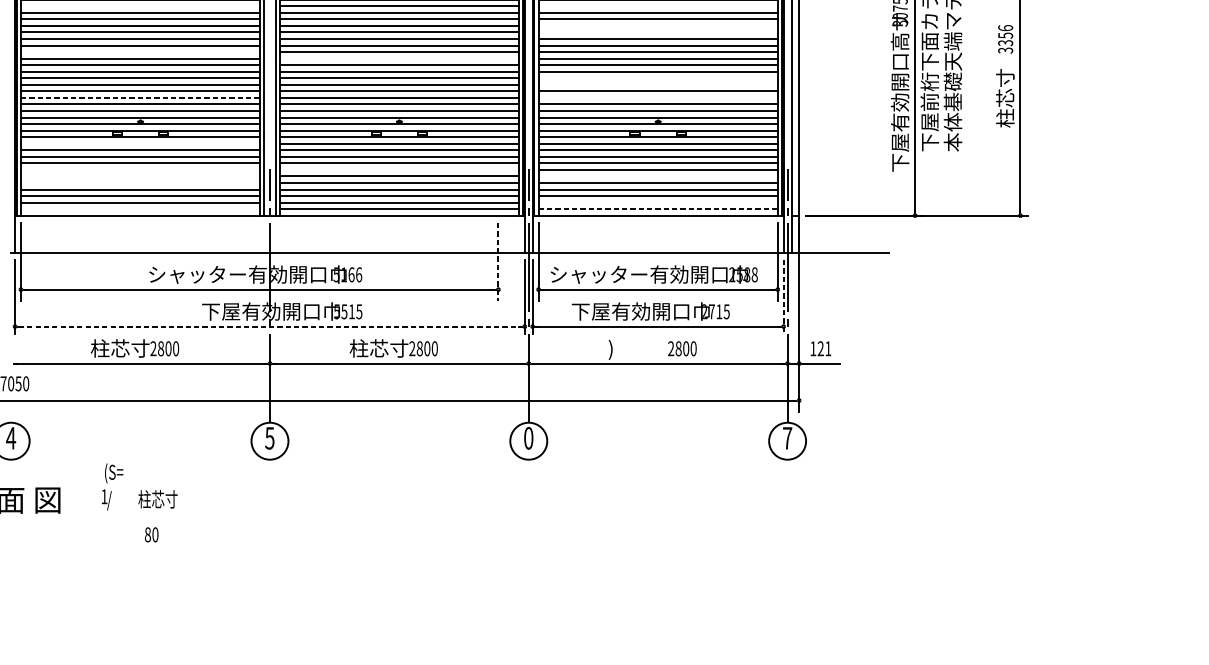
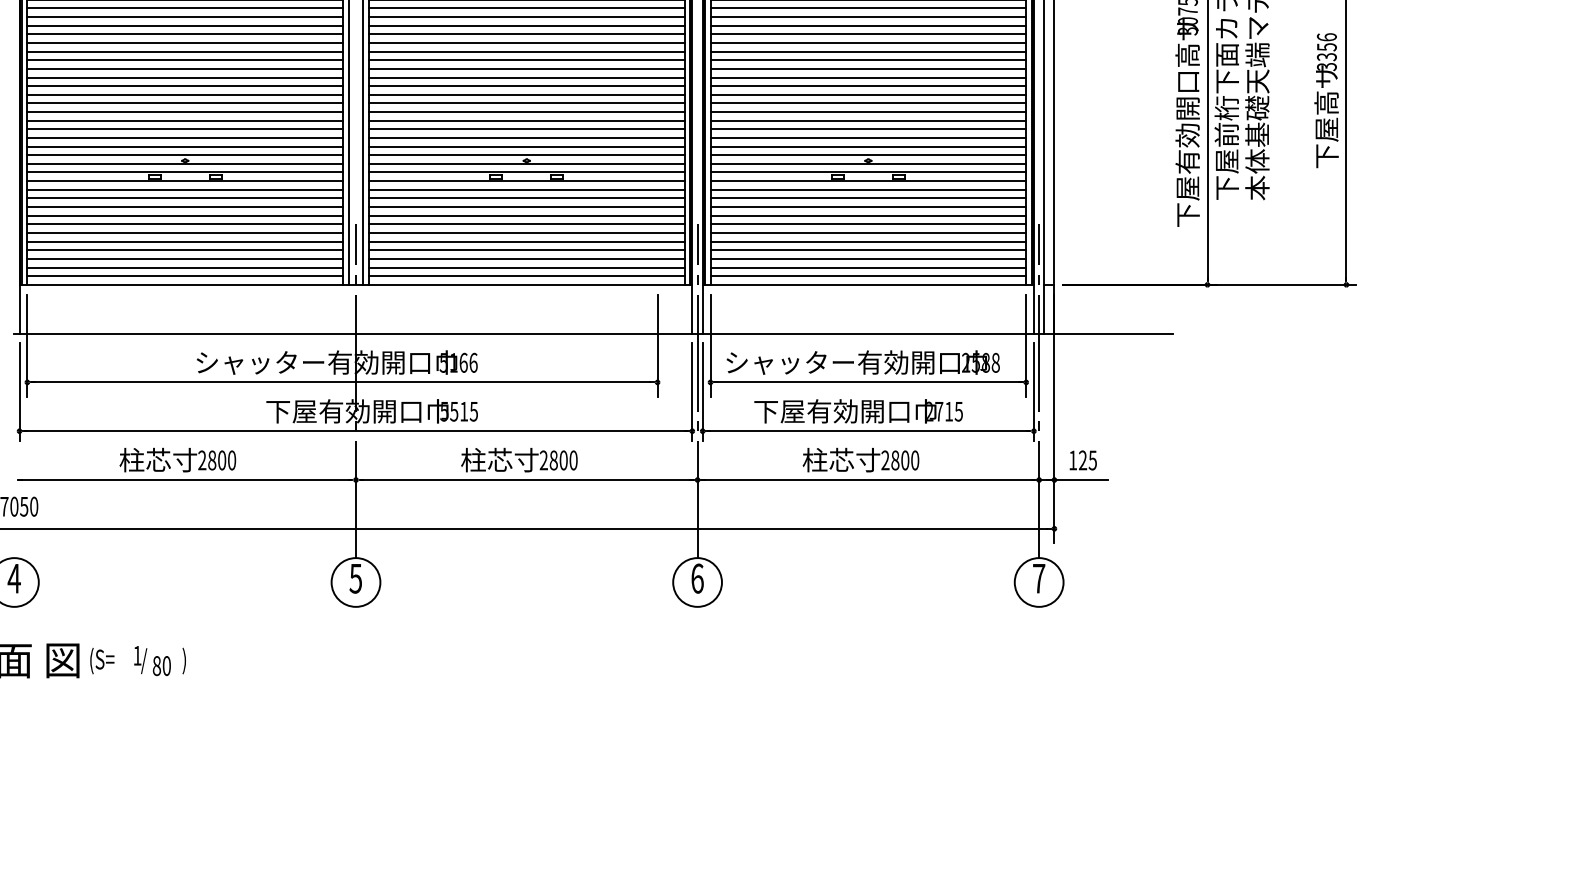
line: (140, 6) -> (185, 8), added
line: (658, 6) -> (868, 8), added
line: (658, 26) -> (868, 34), added
line: (658, 32) -> (868, 42), added
line: (140, 51) -> (185, 68), added
line: (399, 58) -> (526, 77), added
line: (658, 78) -> (868, 103), added
line: (658, 85) -> (868, 112), added
text: (1005, 88) -> (1326, 116), 柱芯寸 -> 下屋高サ
line: (140, 97) -> (185, 129), dashed -> solid
line: (658, 97) -> (868, 129), added
line: (140, 143) -> (185, 189), added
line: (140, 169) -> (185, 224), added
line: (399, 169) -> (526, 224), added
line: (140, 176) -> (185, 232), added
line: (658, 176) -> (868, 232), added
line: (140, 182) -> (185, 241), added
line: (658, 202) -> (868, 267), added
line: (140, 209) -> (185, 276), added
line: (658, 209) -> (868, 276), dashed -> solid
line: (498, 262) -> (657, 346), dashed -> solid
line: (783, 297) -> (1033, 392), dashed -> solid
line: (270, 326) -> (356, 431), dashed -> solid
text: (828, 348) -> (1092, 460), 121 -> 125
text: (637, 349) -> (841, 461), ) -> 柱芯寸
text: (528, 438) -> (697, 578), 0 -> 6
text: (114, 473) -> (102, 661), moved
text: (158, 500) -> (208, 660), 柱芯寸 -> )
text: (151, 535) -> (161, 666), moved

